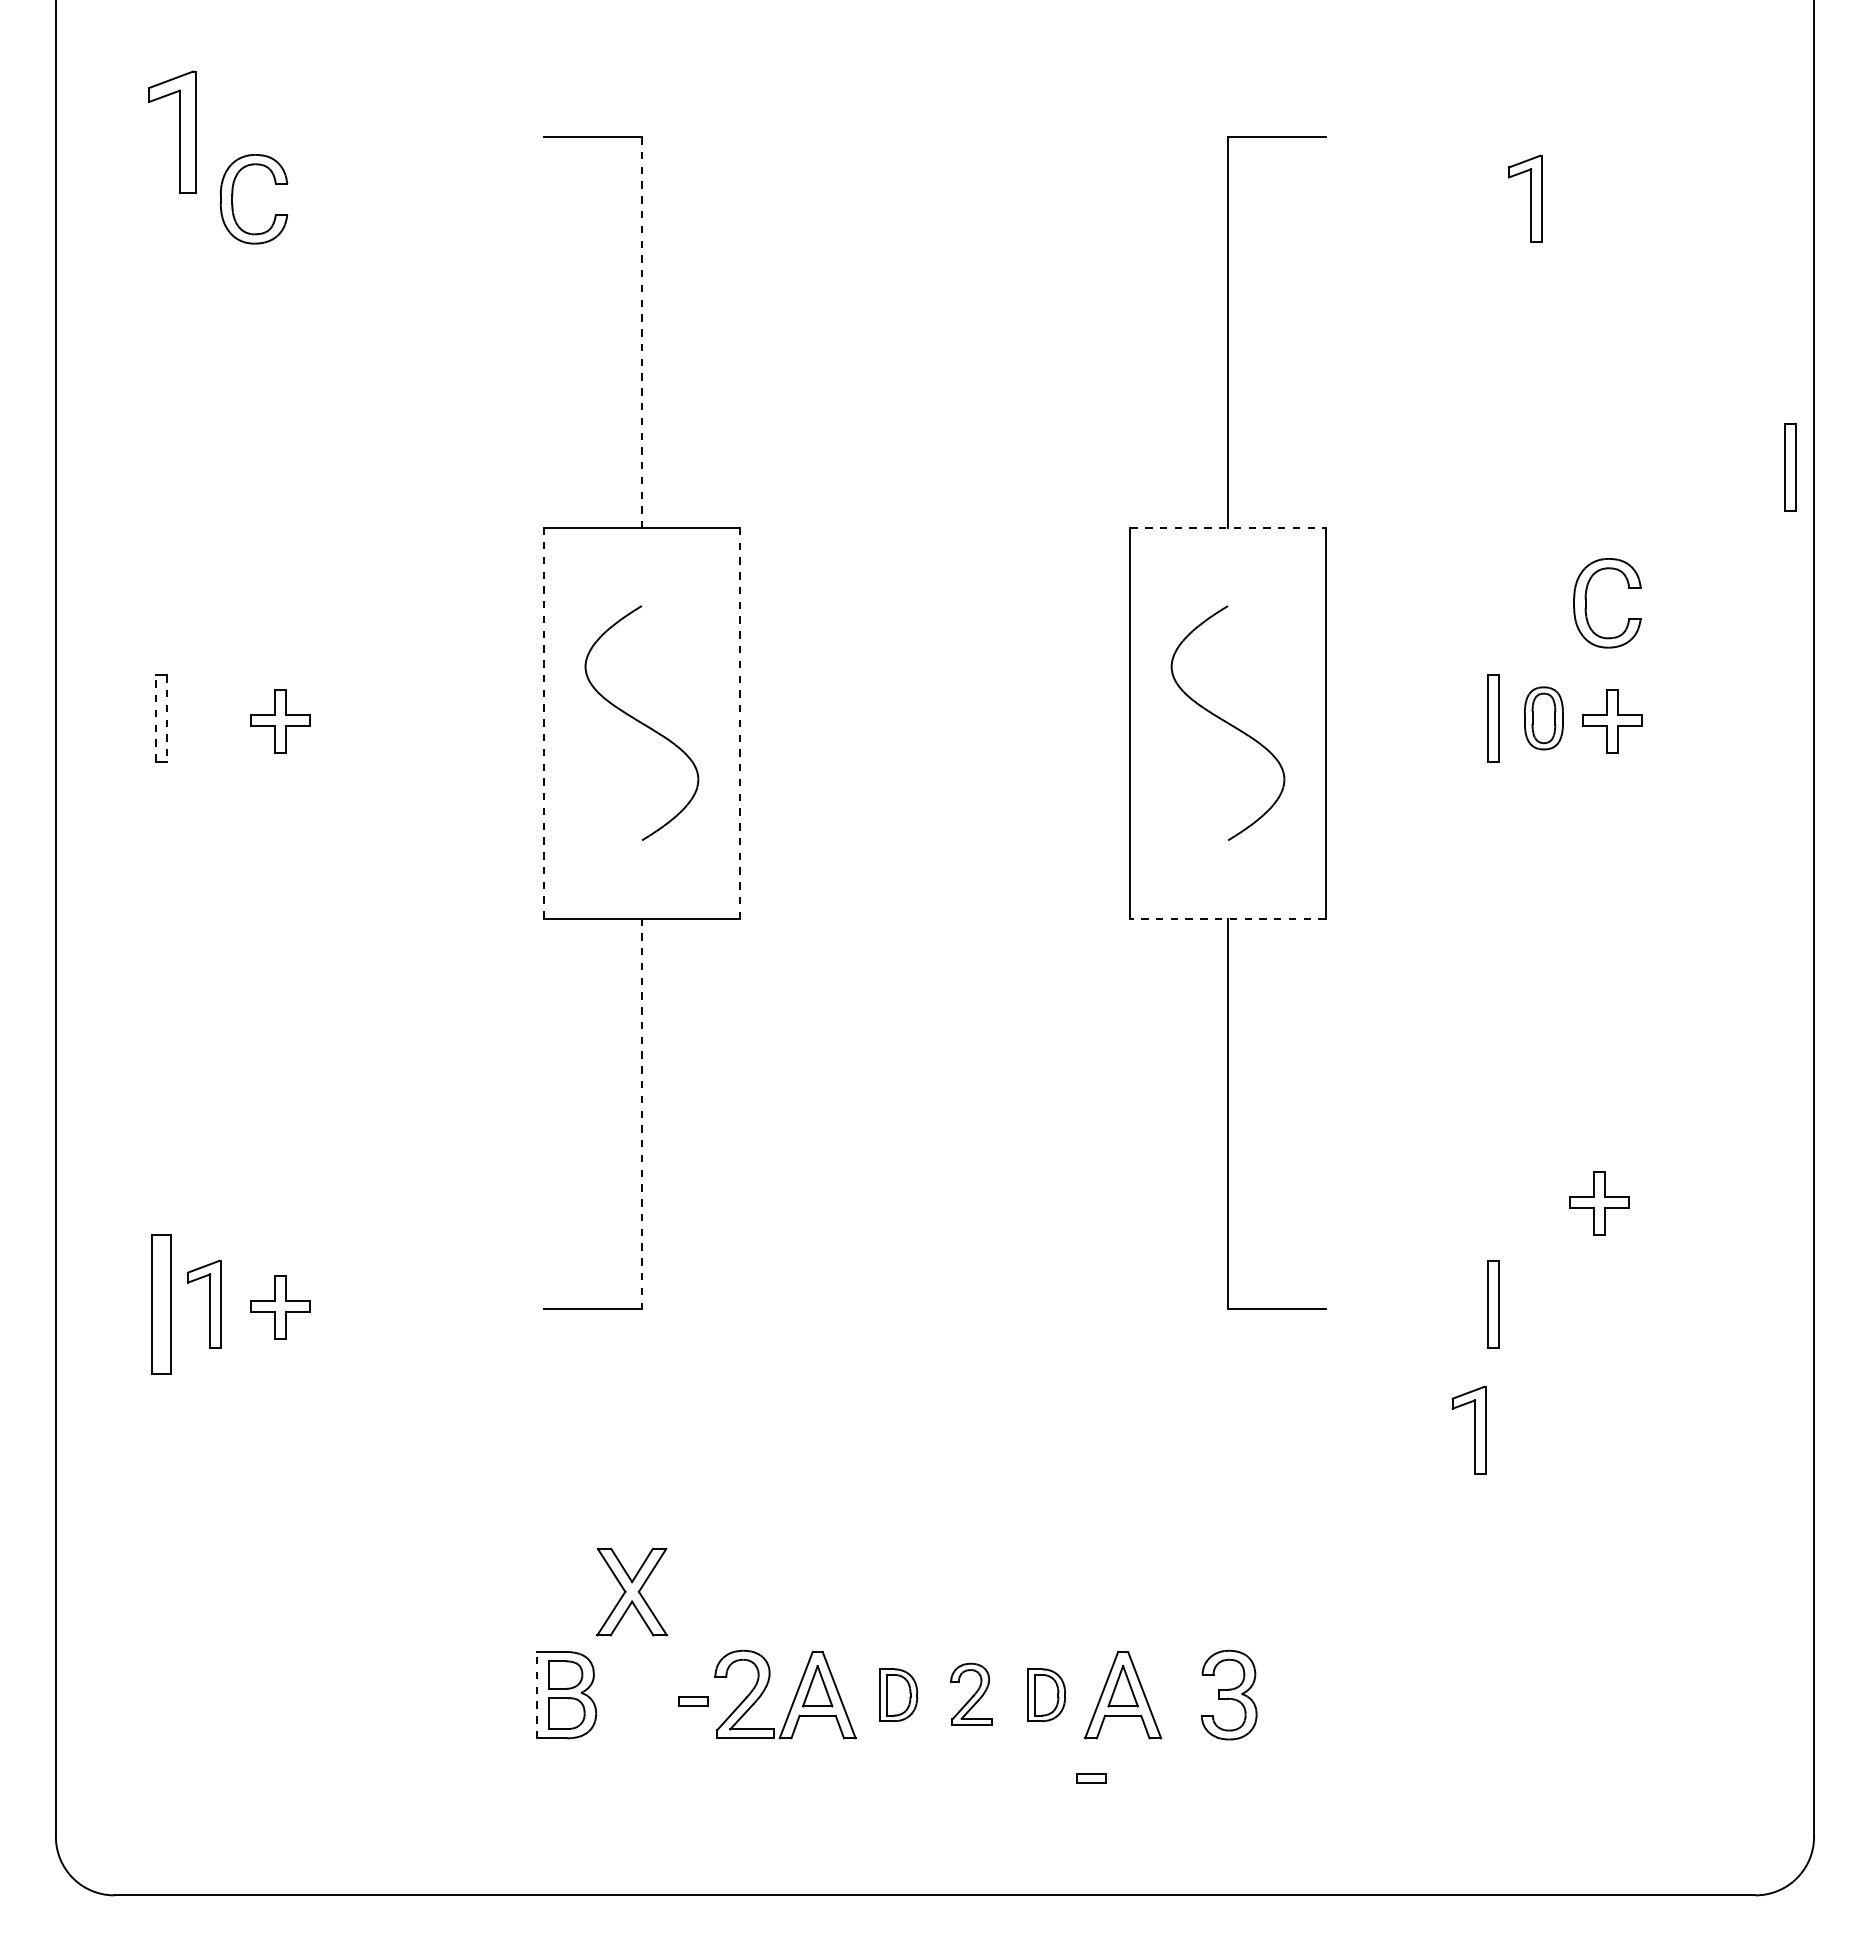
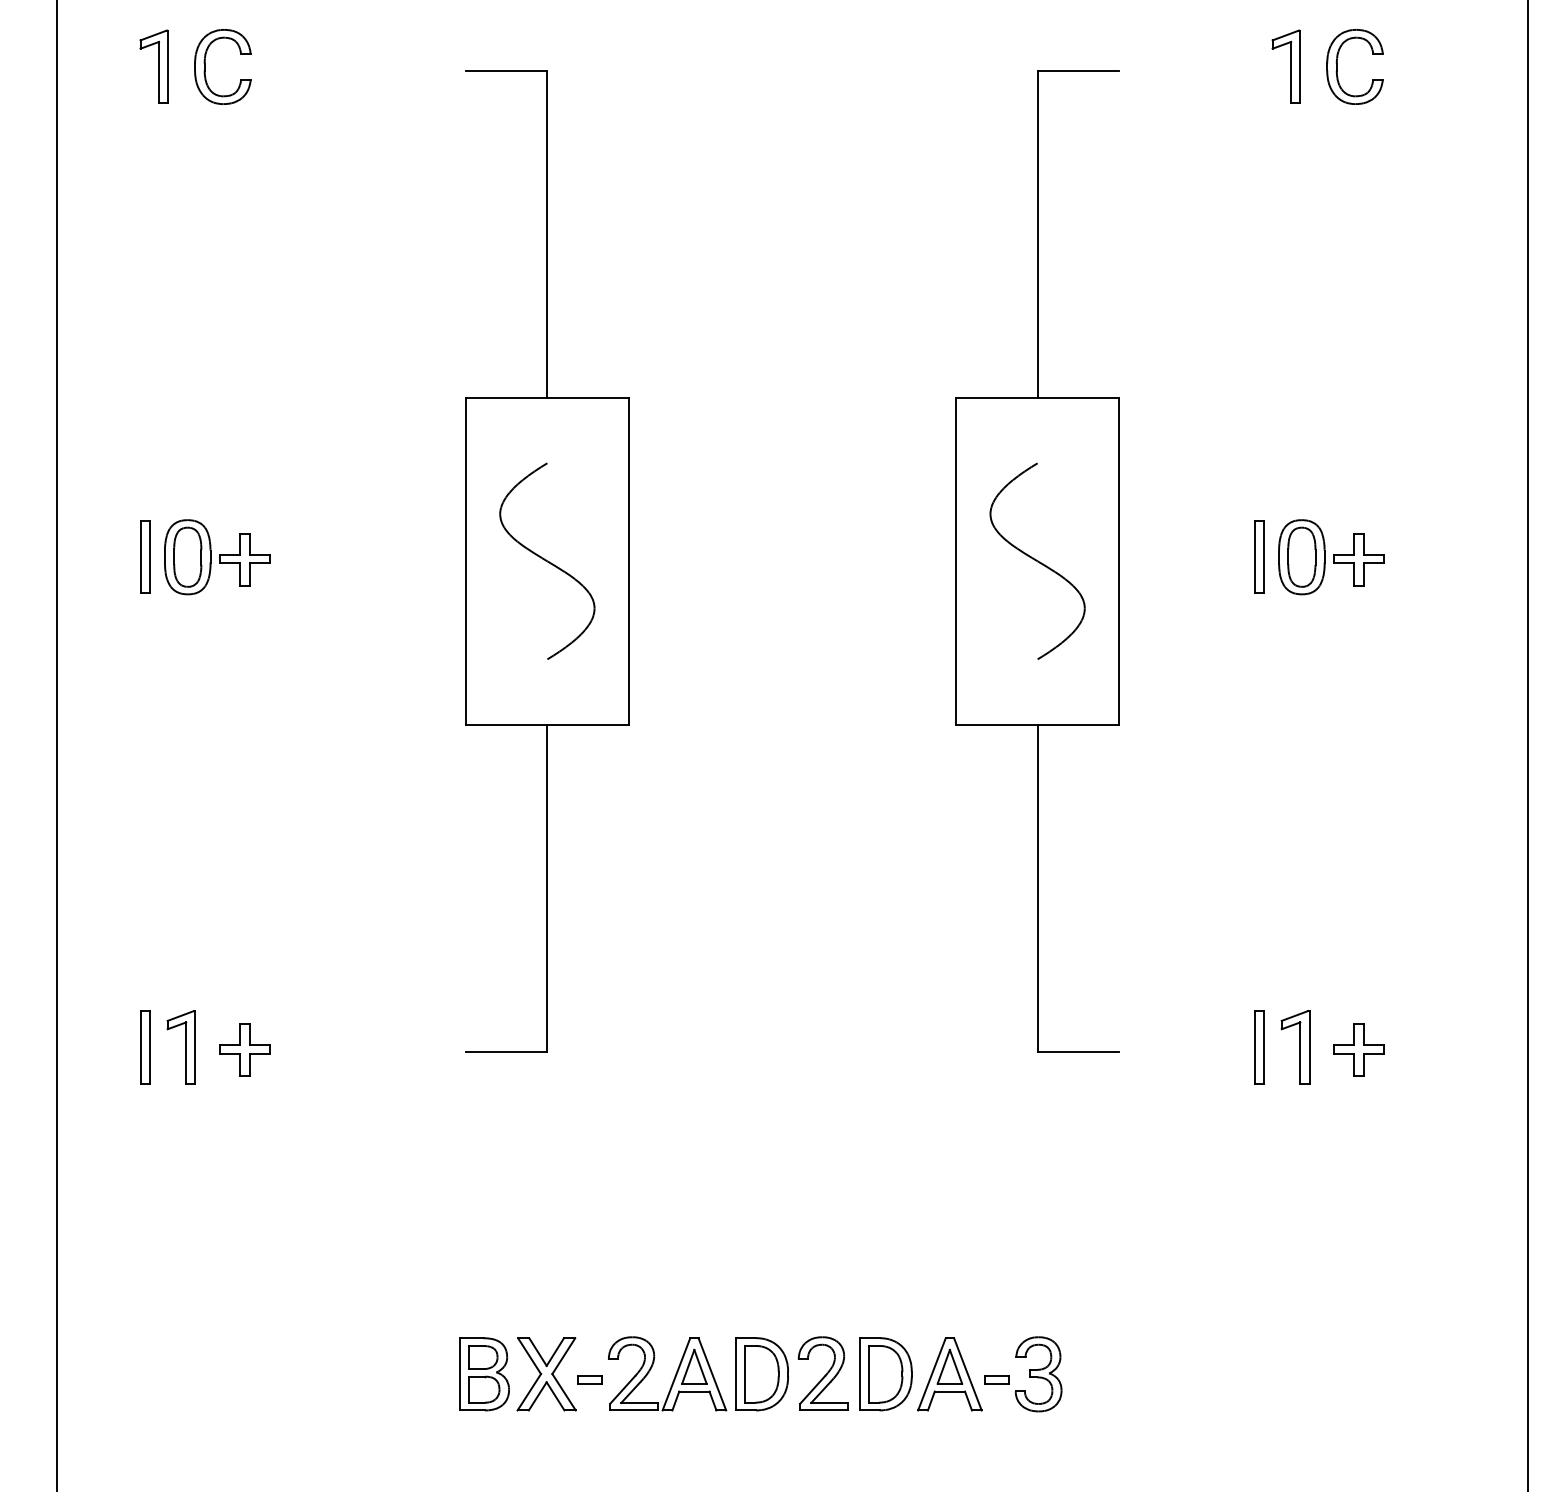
part: (171, 131) -> (153, 66), size x0.71
part: (233, 194) -> (205, 62), moved
part: (1525, 198) -> (1286, 66), moved
line: (641, 333) -> (547, 235), dashed -> solid
part: (1790, 467) -> (1508, 347), removed
line: (1228, 527) -> (1038, 397), dashed -> solid
part: (1586, 603) -> (1337, 67), moved
line: (155, 717) -> (140, 556), dashed -> solid
line: (167, 718) -> (150, 557), dashed -> solid
part: (211, 718) -> (187, 557), added
part: (1543, 718) -> (1301, 557), size x1.43
line: (544, 722) -> (465, 560), dashed -> solid
line: (739, 723) -> (628, 561), dashed -> solid
line: (1228, 918) -> (1038, 724), dashed -> solid
line: (641, 1114) -> (547, 888), dashed -> solid
part: (1599, 1203) -> (1359, 1050), moved
part: (161, 1304) -> (145, 1047), size x0.62
part: (1468, 1429) -> (1294, 1046), moved
part: (631, 1592) -> (546, 1374), moved
part: (971, 1693) -> (823, 1372), size x1.43
line: (537, 1694) -> (460, 1373), dashed -> solid
part: (898, 1695) -> (761, 1374), size x1.67
part: (1046, 1695) -> (885, 1374), size x1.67
part: (1091, 1778) -> (997, 1379), moved

